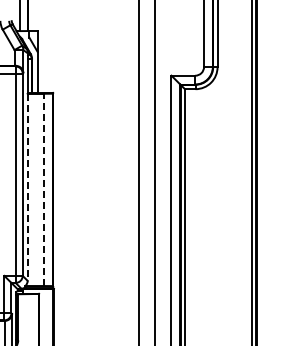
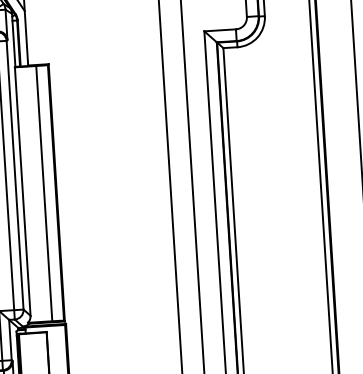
line: (27, 187) -> (22, 191), dashed -> solid
line: (43, 189) -> (43, 193), dashed -> solid

